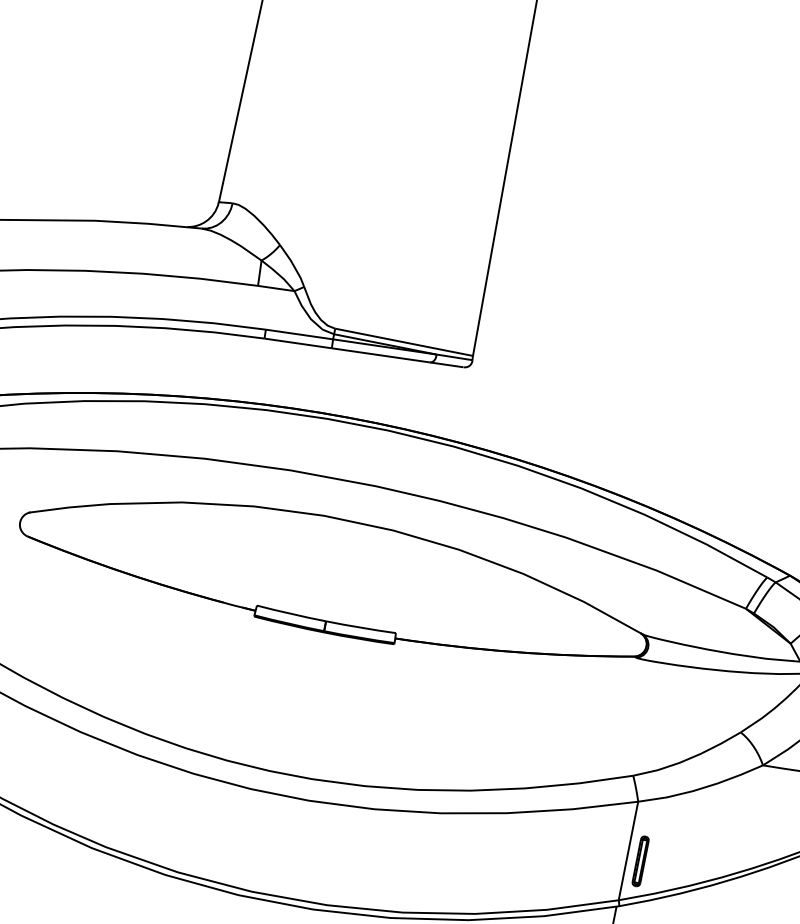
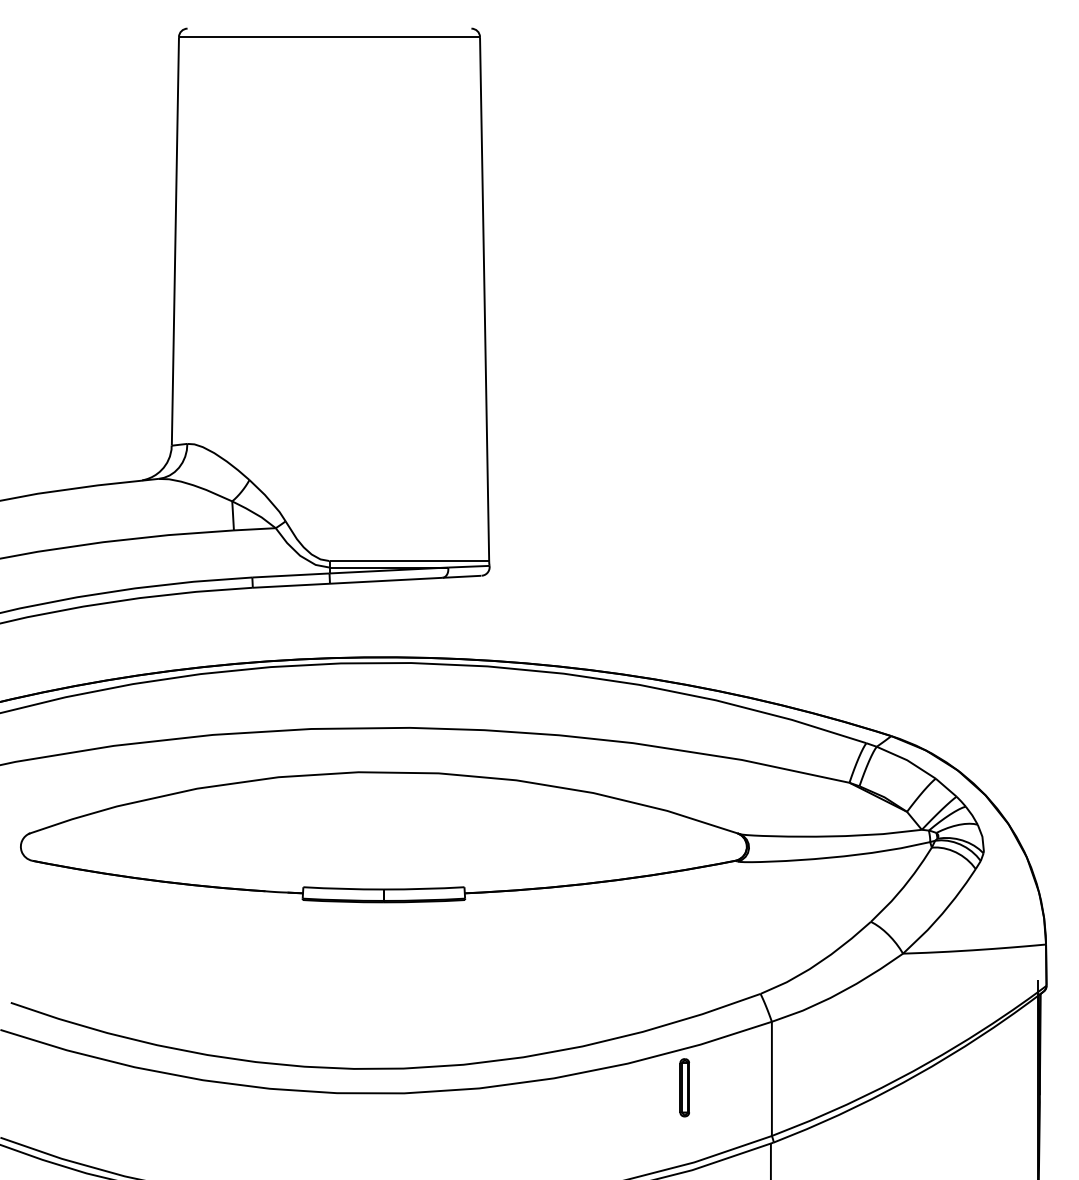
part: (640, 861) -> (684, 1087), moved

